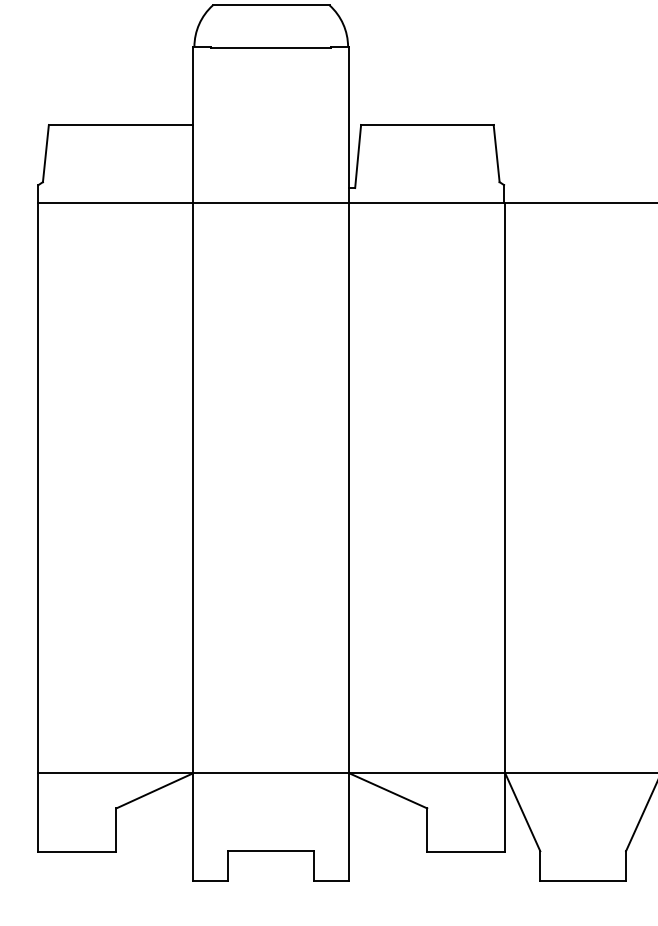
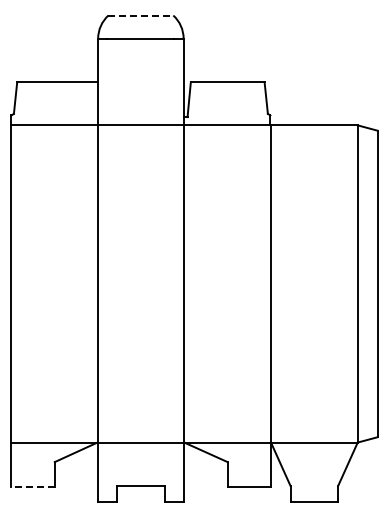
line: (272, 5) -> (141, 15), solid -> dashed
line: (78, 852) -> (33, 486), solid -> dashed

